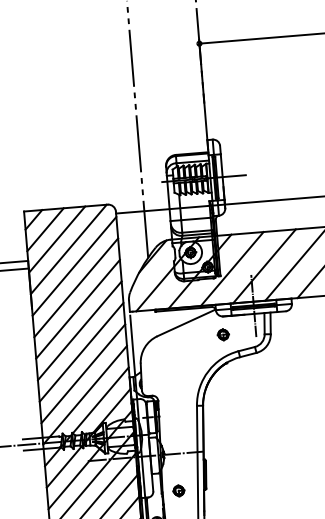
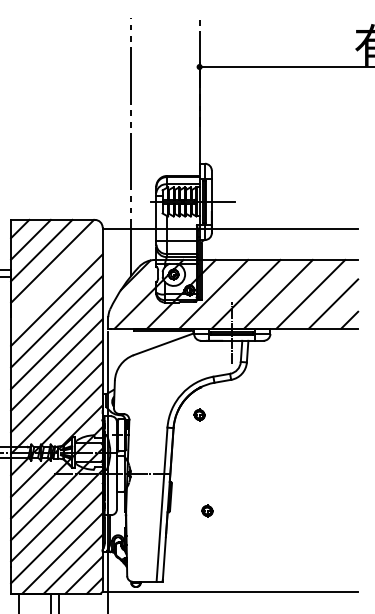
line: (74, 266) -> (56, 278), removed
part: (223, 334) -> (199, 414), moved
part: (178, 490) -> (207, 510), moved

